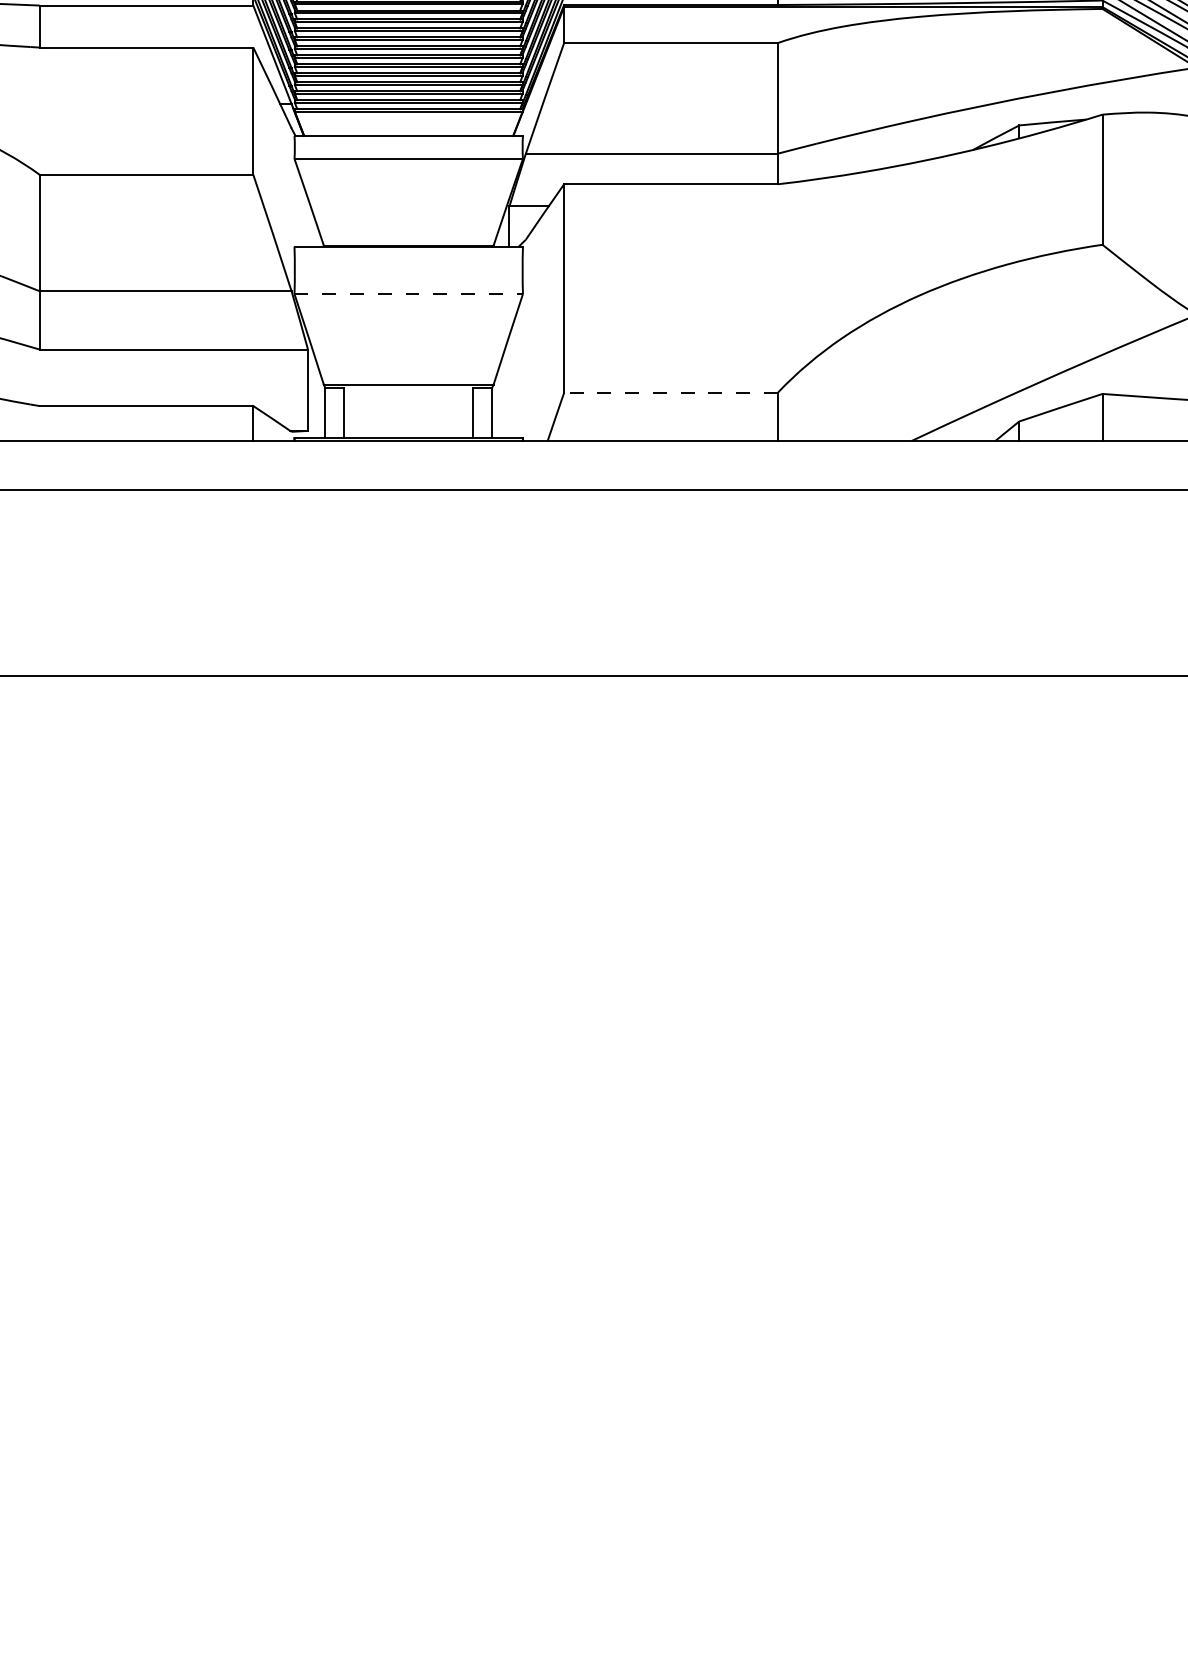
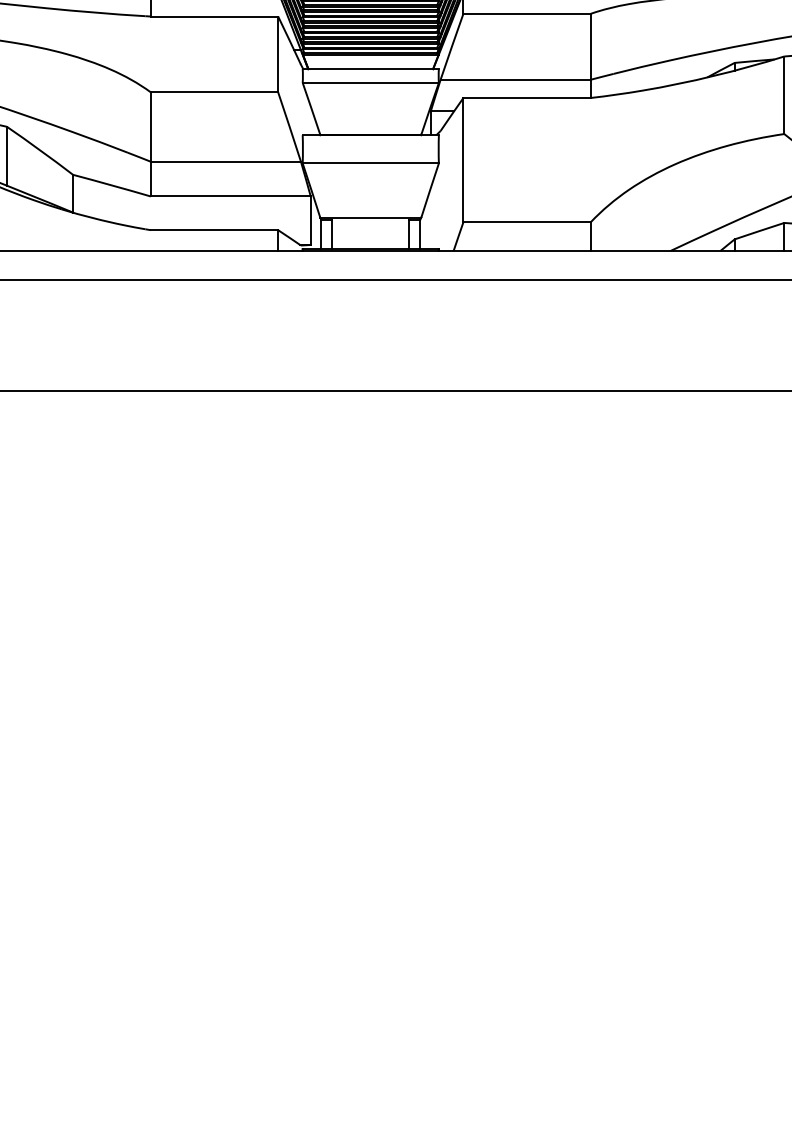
line: (409, 294) -> (371, 163), dashed -> solid
line: (671, 393) -> (527, 222), dashed -> solid

